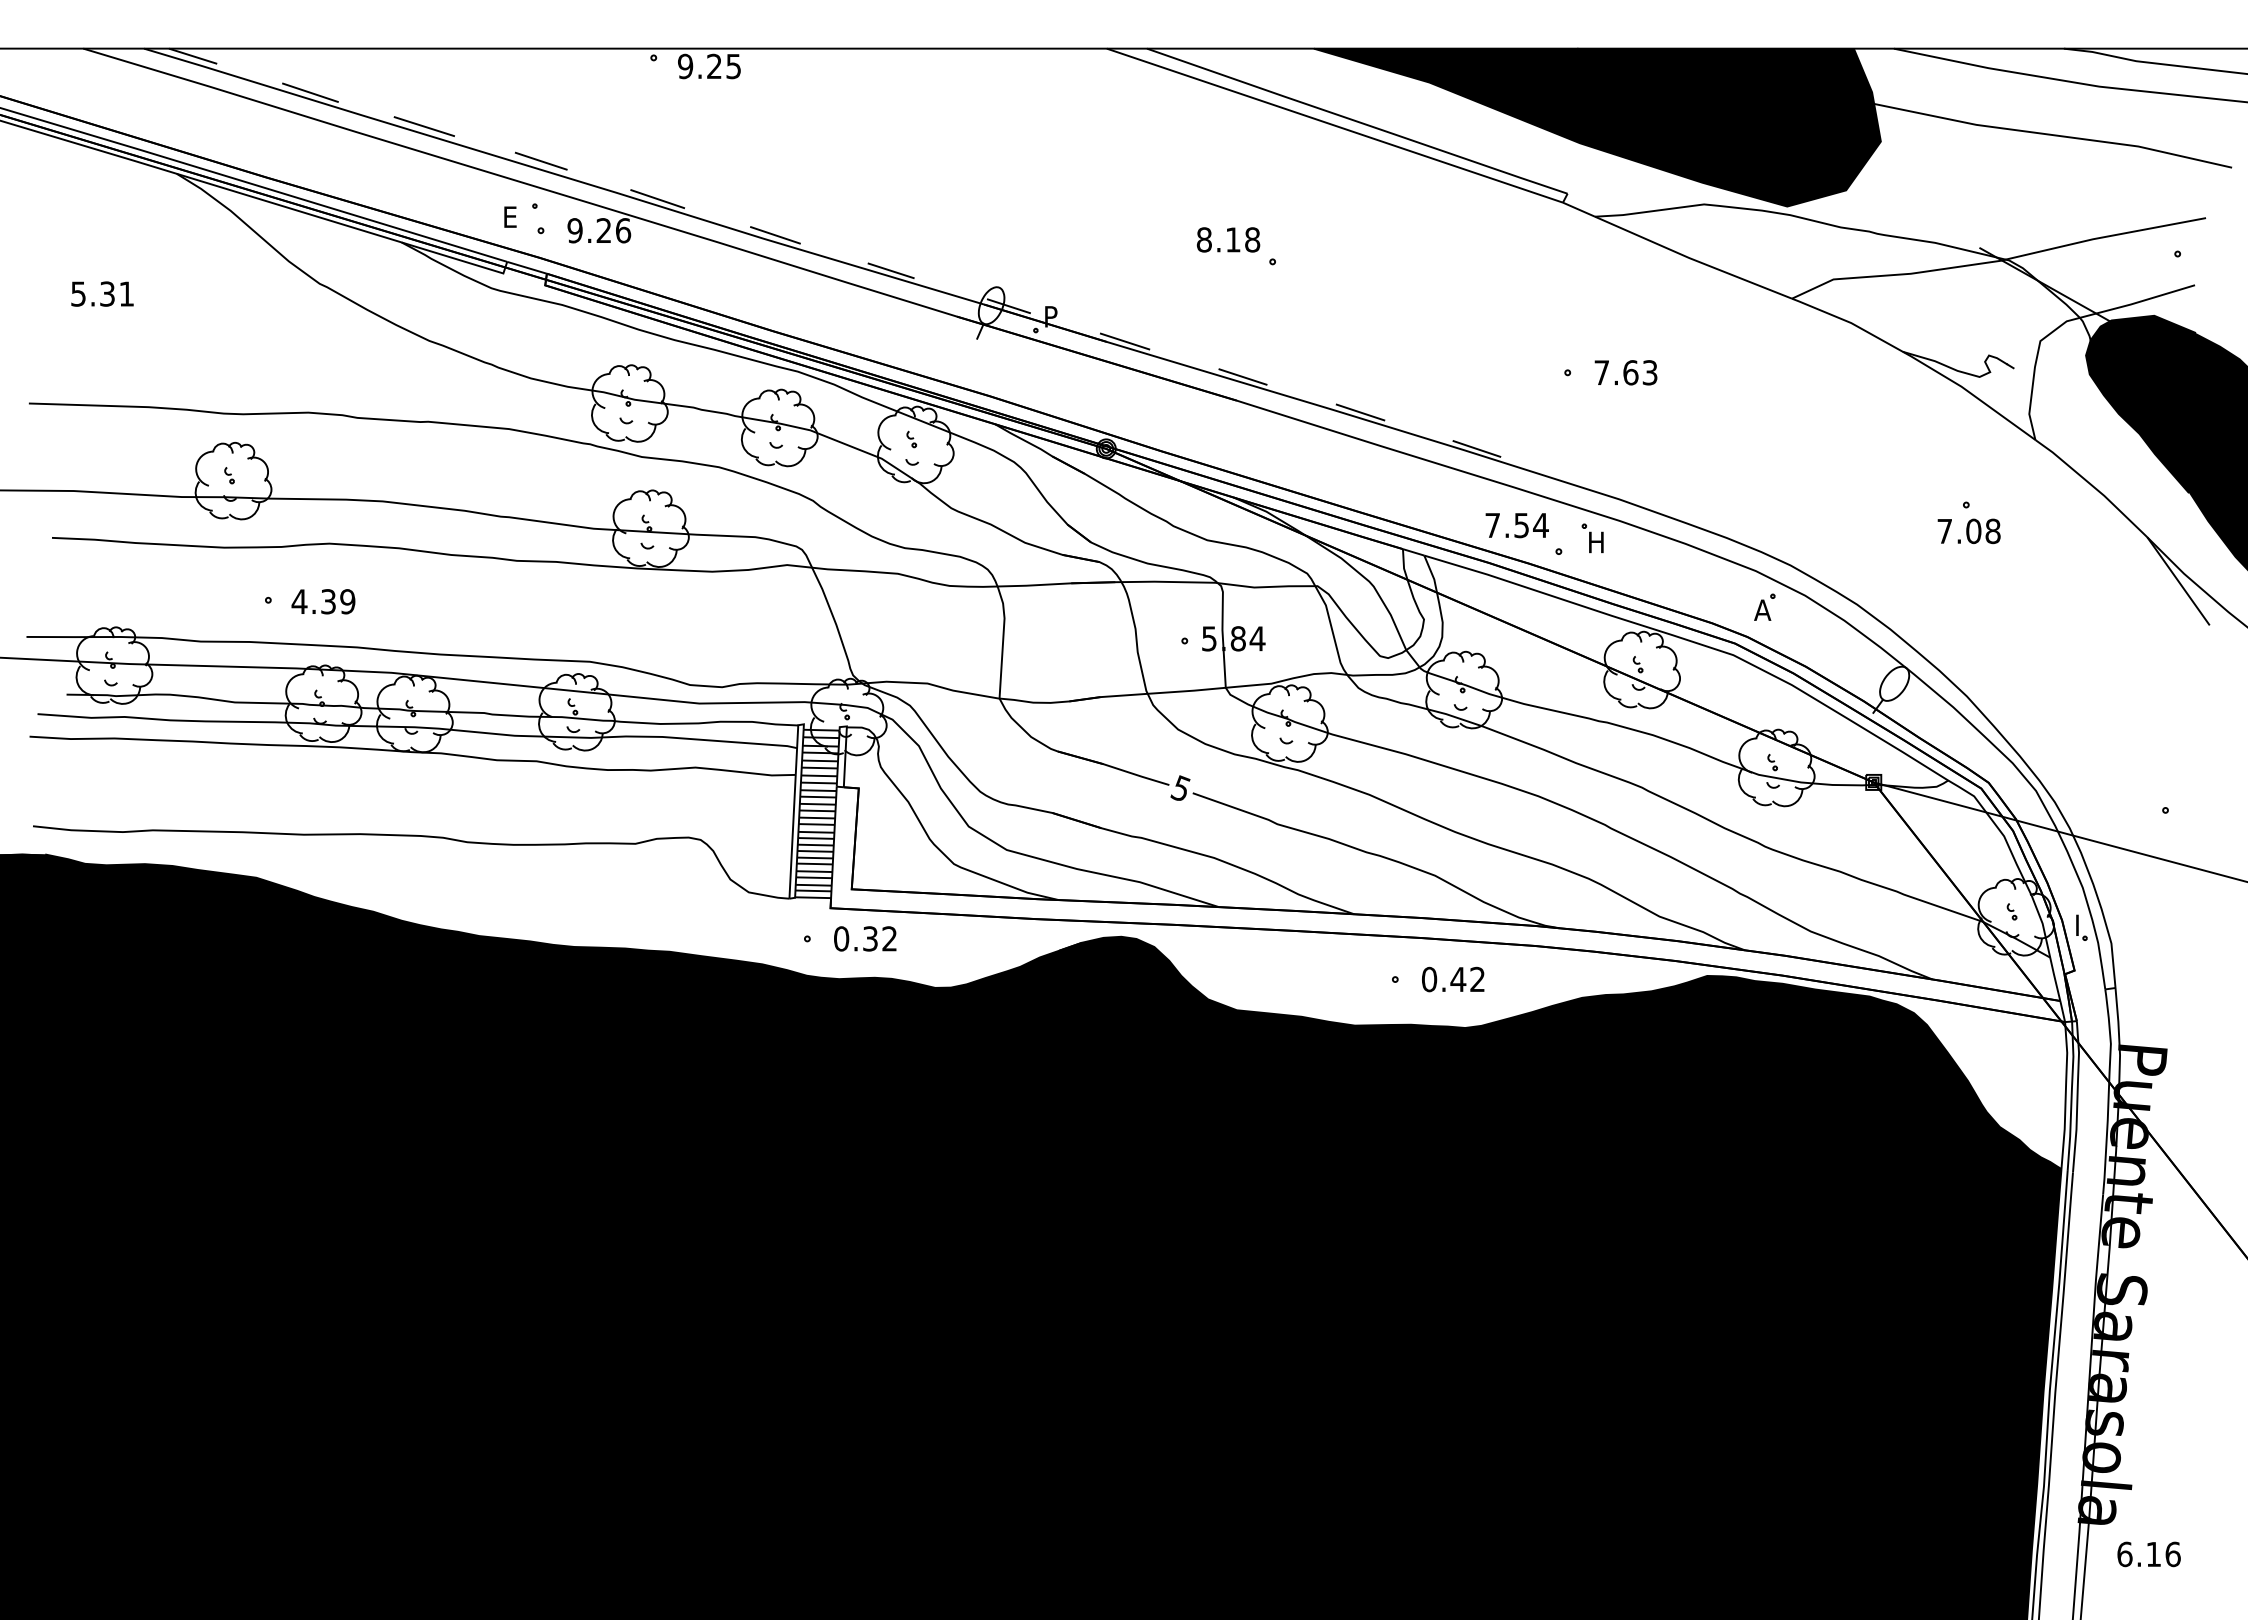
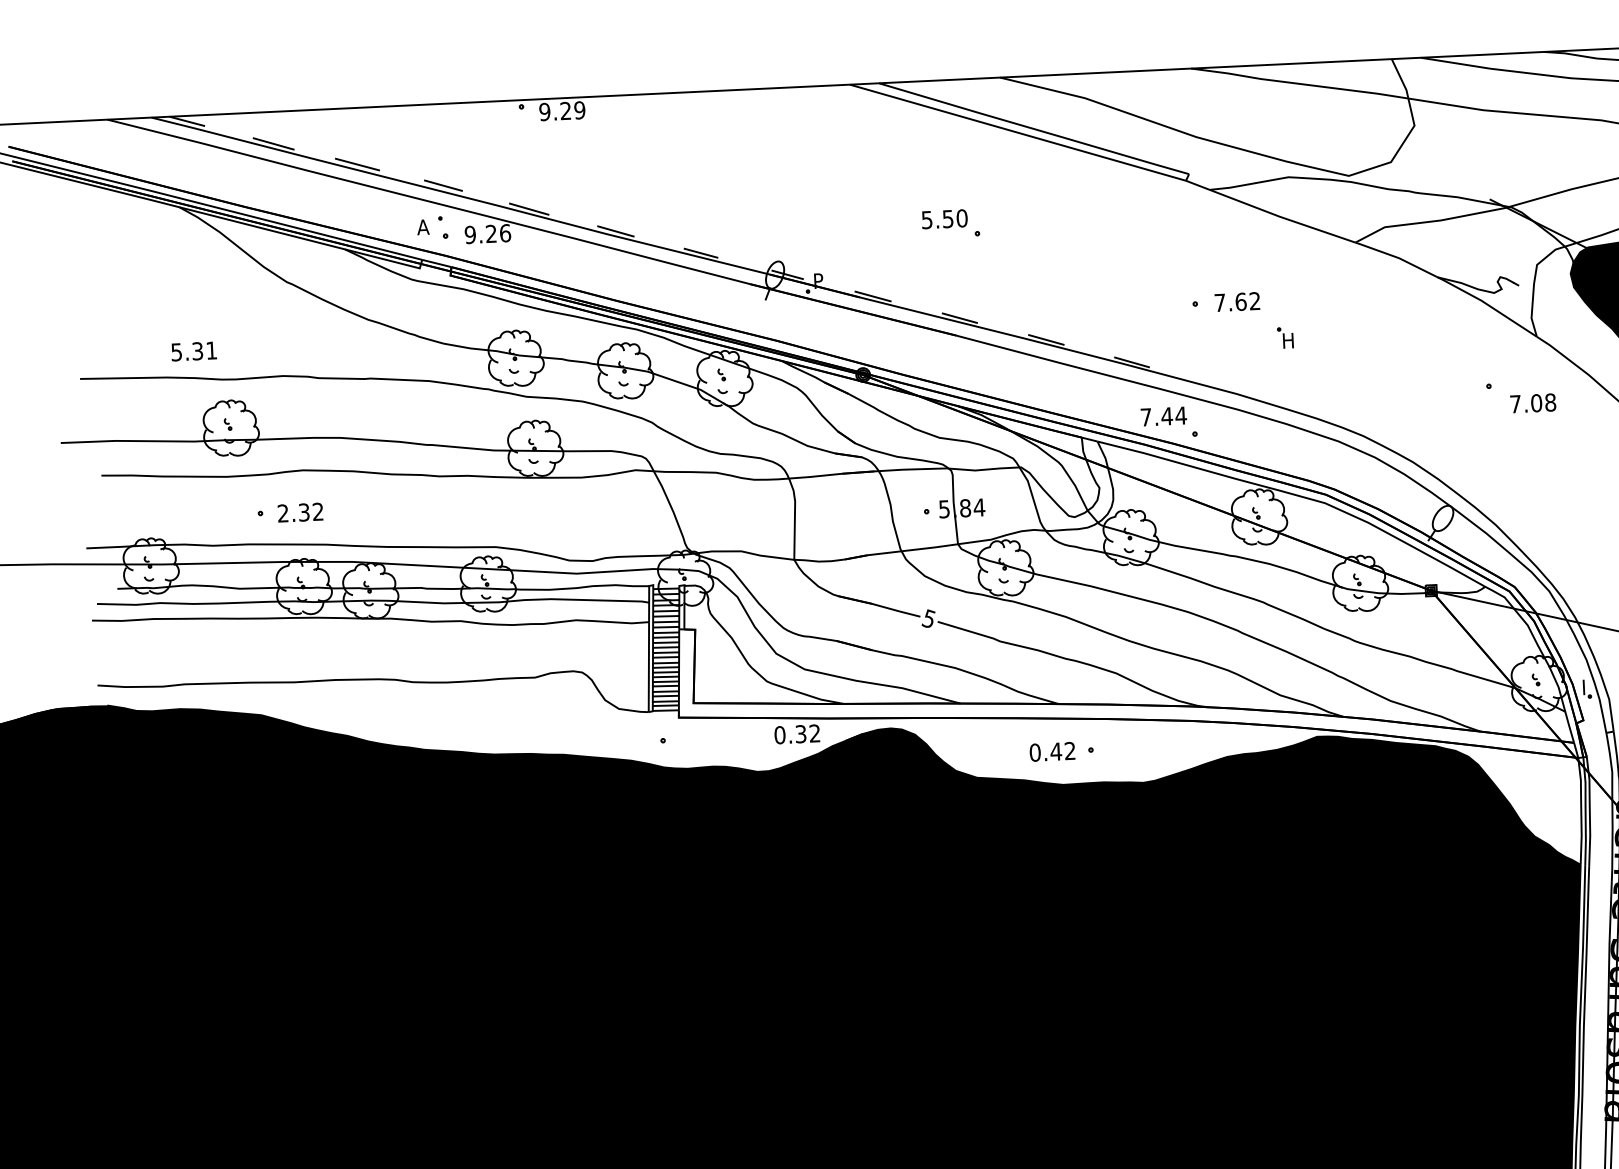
text: (733, 65) -> (579, 109), 9.25 -> 9.29
fill: (1596, 127) -> (1207, 125), removed
text: (510, 216) -> (423, 226), E -> A
text: (1228, 239) -> (944, 218), 8.18 -> 5.50
text: (102, 293) -> (194, 351), moved
text: (1649, 372) -> (1254, 301), 7.63 -> 7.62
text: (1521, 525) -> (1166, 416), 7.54 -> 7.44
text: (1968, 531) -> (1532, 403), moved
part: (1592, 538) -> (1285, 338), moved
text: (323, 601) -> (300, 512), 4.39 -> 2.32
part: (1764, 606) -> (1346, 466), removed
text: (865, 938) -> (797, 734), moved
text: (1453, 979) -> (1052, 751), moved

